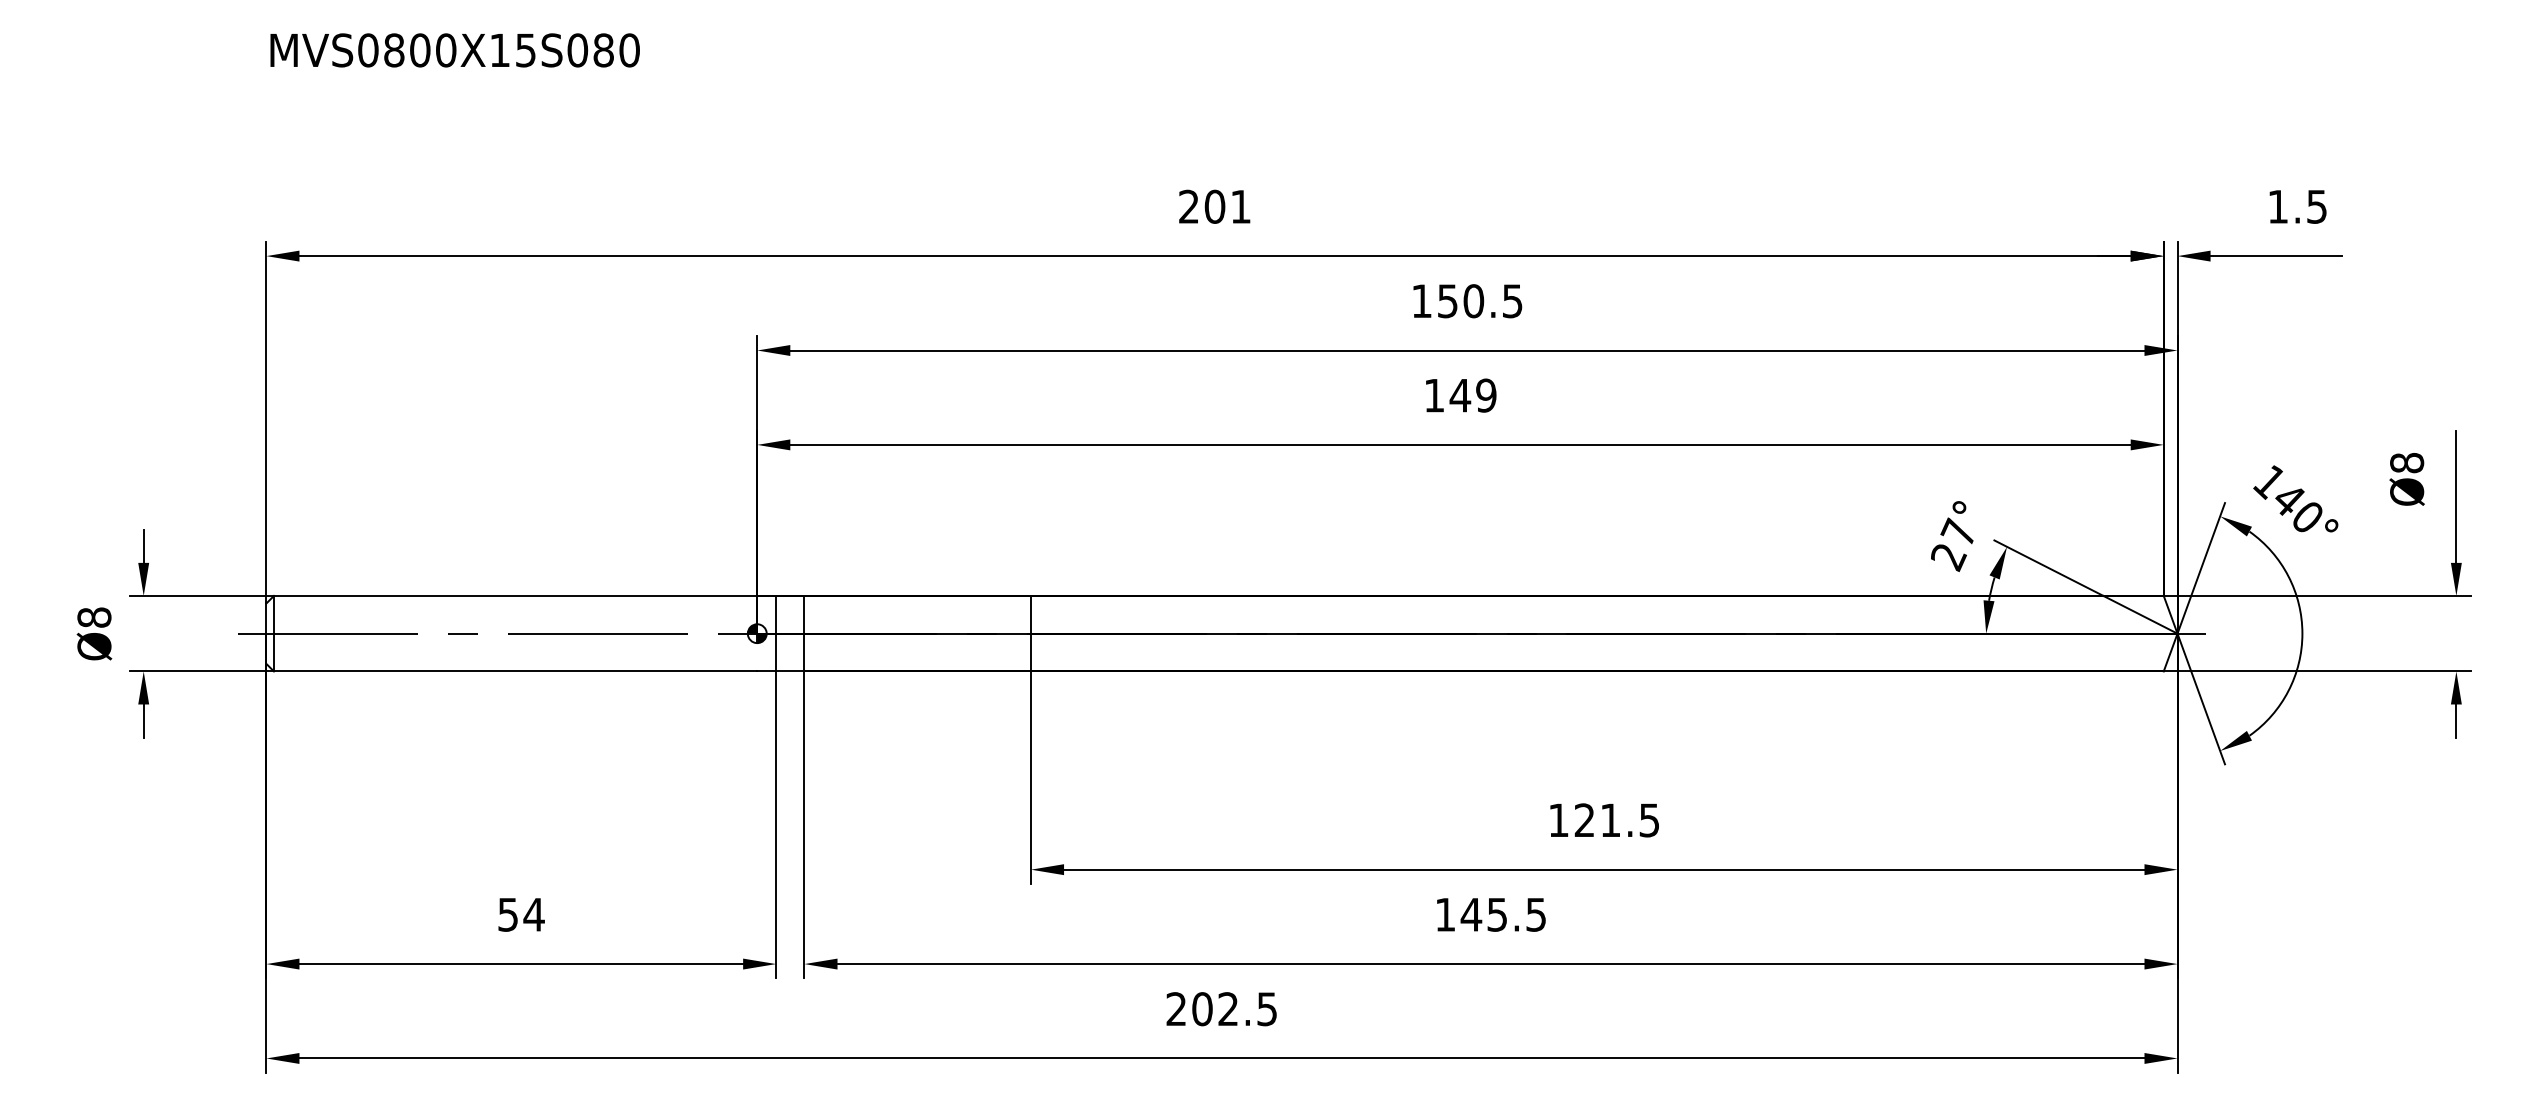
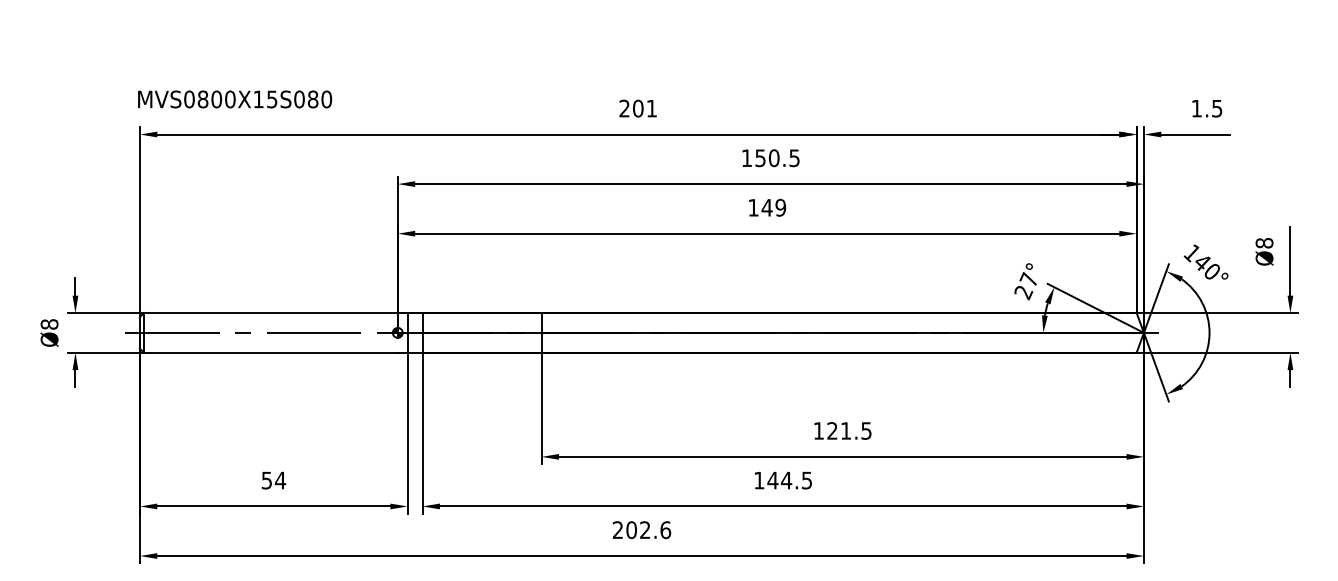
text: (455, 50) -> (235, 99), moved
text: (1497, 914) -> (786, 480), 145.5 -> 144.5
text: (1266, 1009) -> (665, 530), 202.5 -> 202.6

